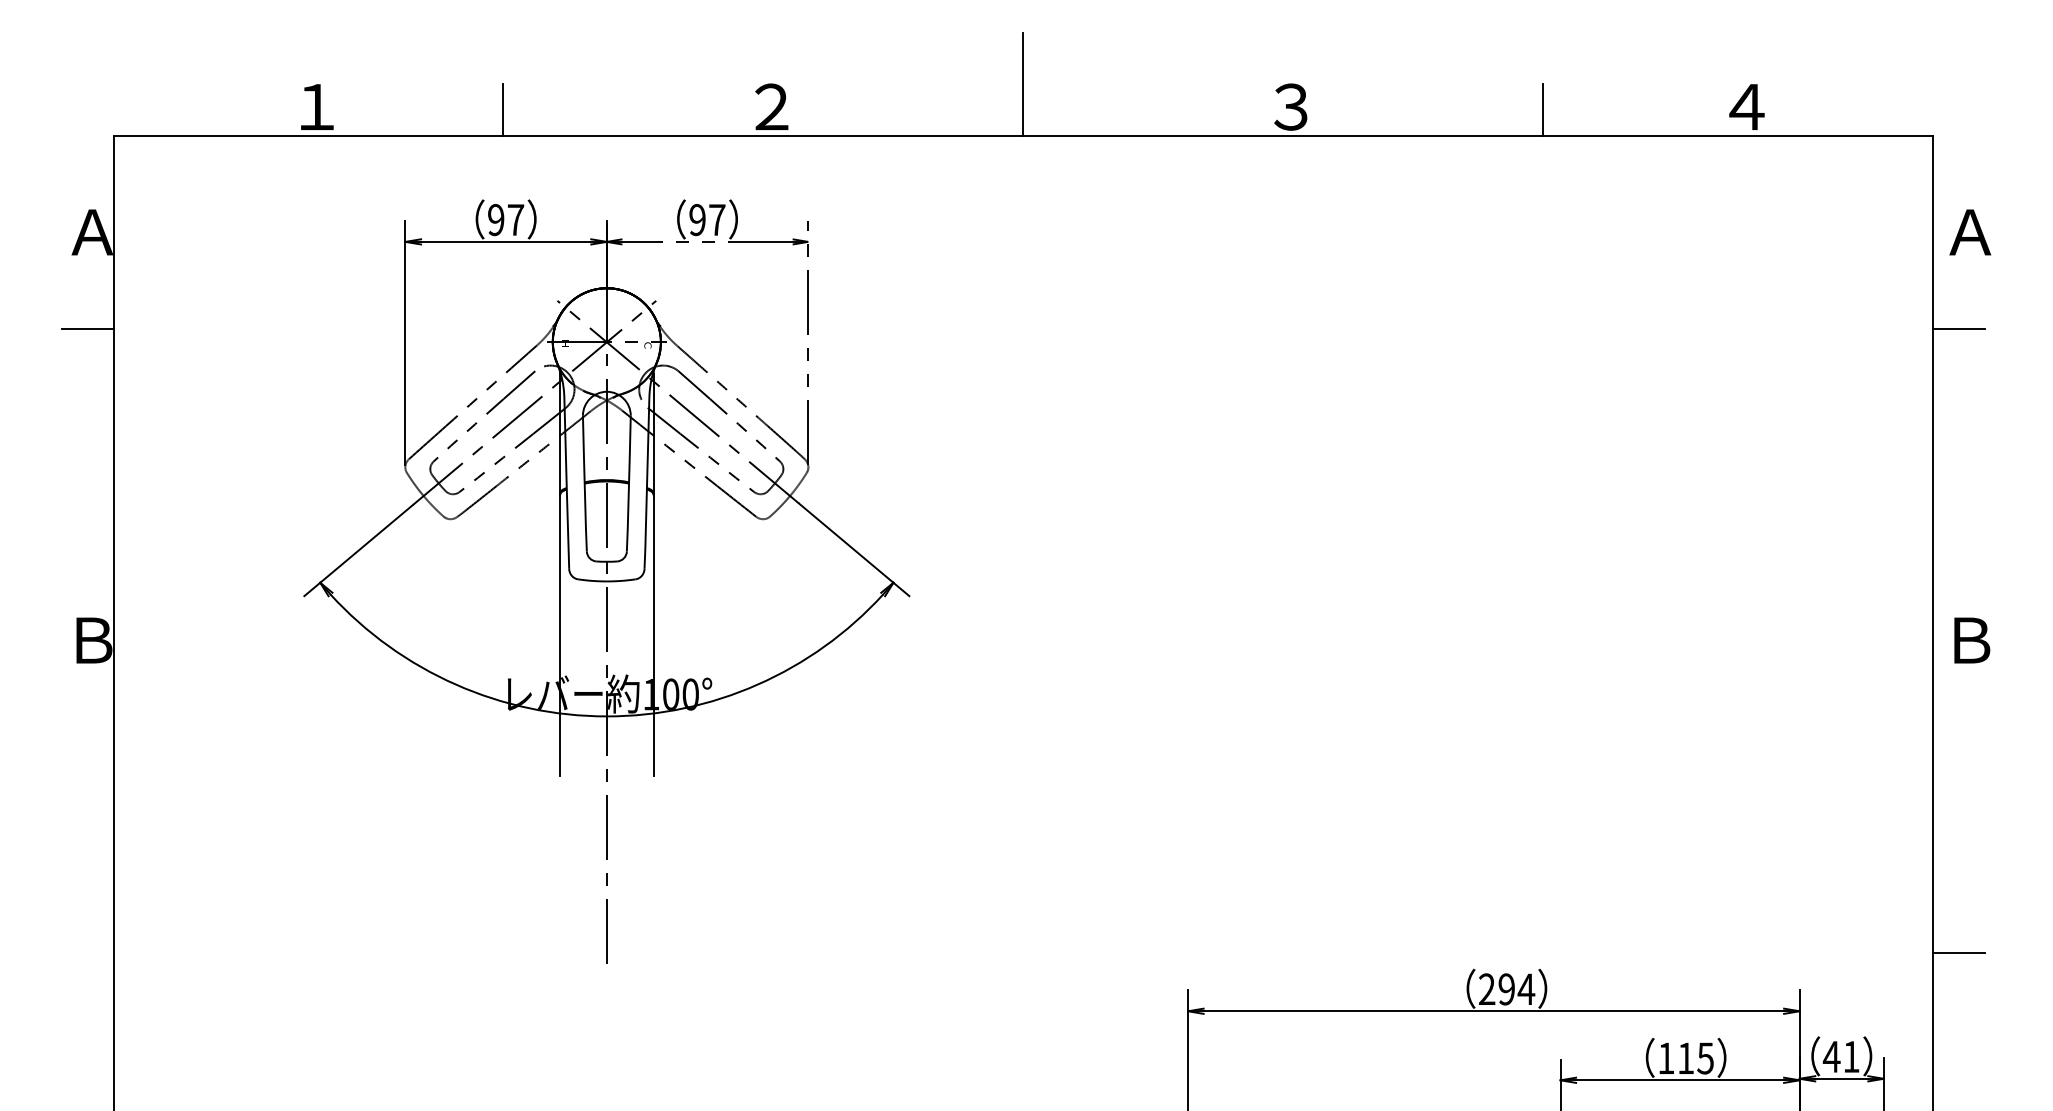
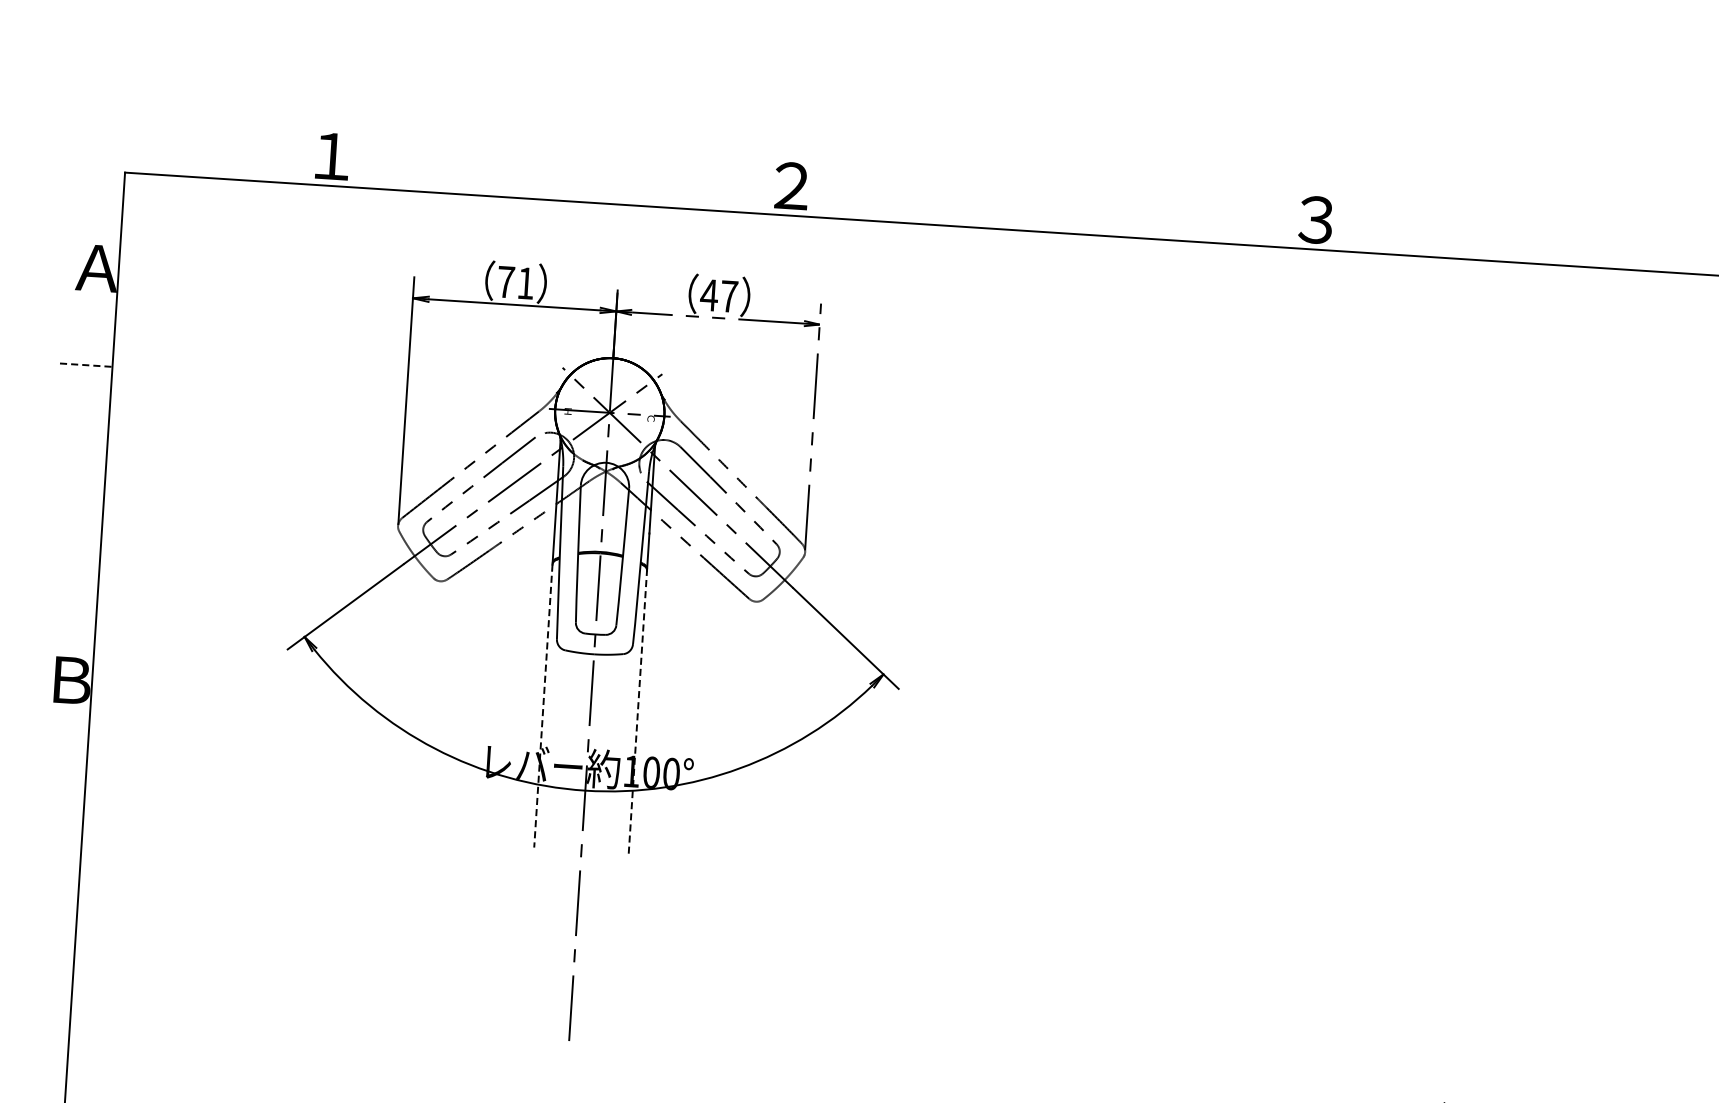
line: (1023, 84) -> (1047, 179), removed
line: (503, 110) -> (520, 172), removed
line: (1543, 110) -> (1570, 239), removed
text: (506, 220) -> (516, 283), 97 -> 71
text: (697, 220) -> (709, 295), 97 -> 47
line: (87, 328) -> (86, 364), solid -> dashed
line: (653, 635) -> (637, 711), solid -> dashed
line: (560, 636) -> (543, 706), solid -> dashed

